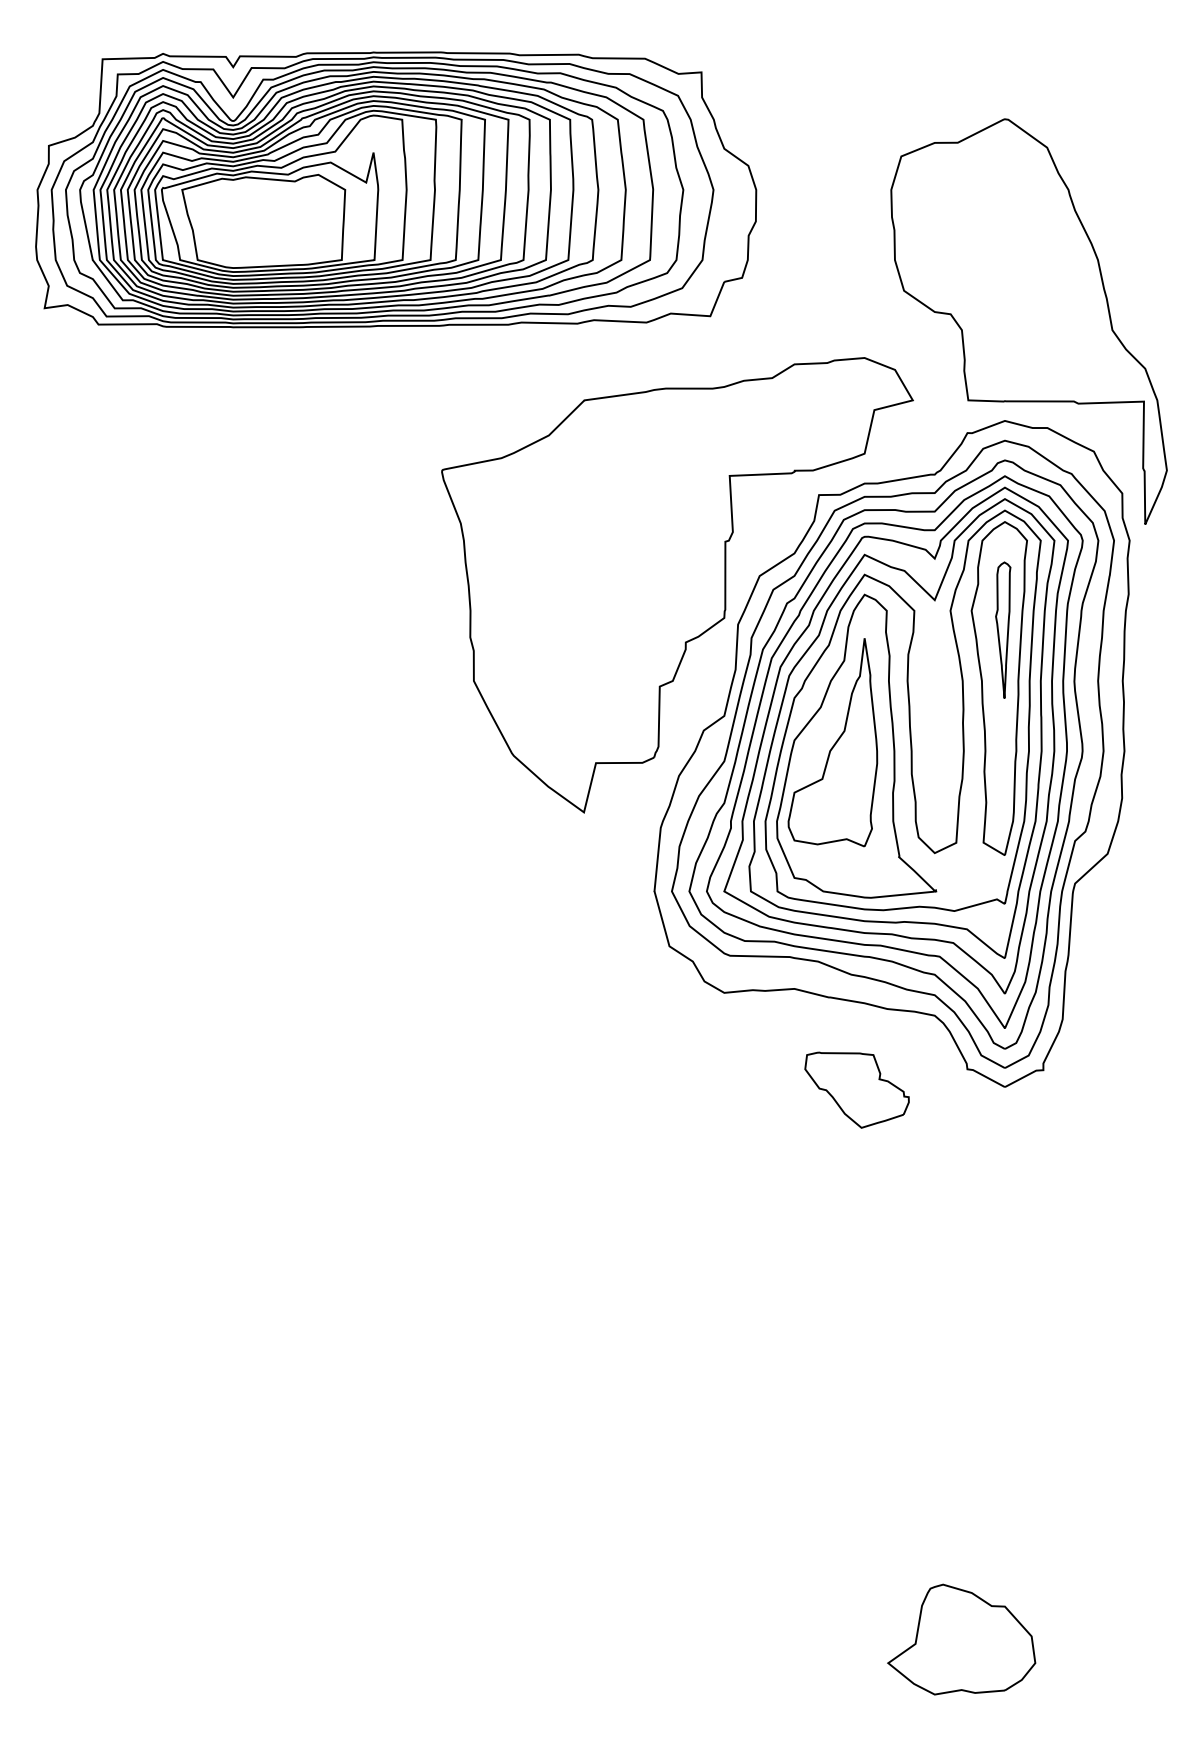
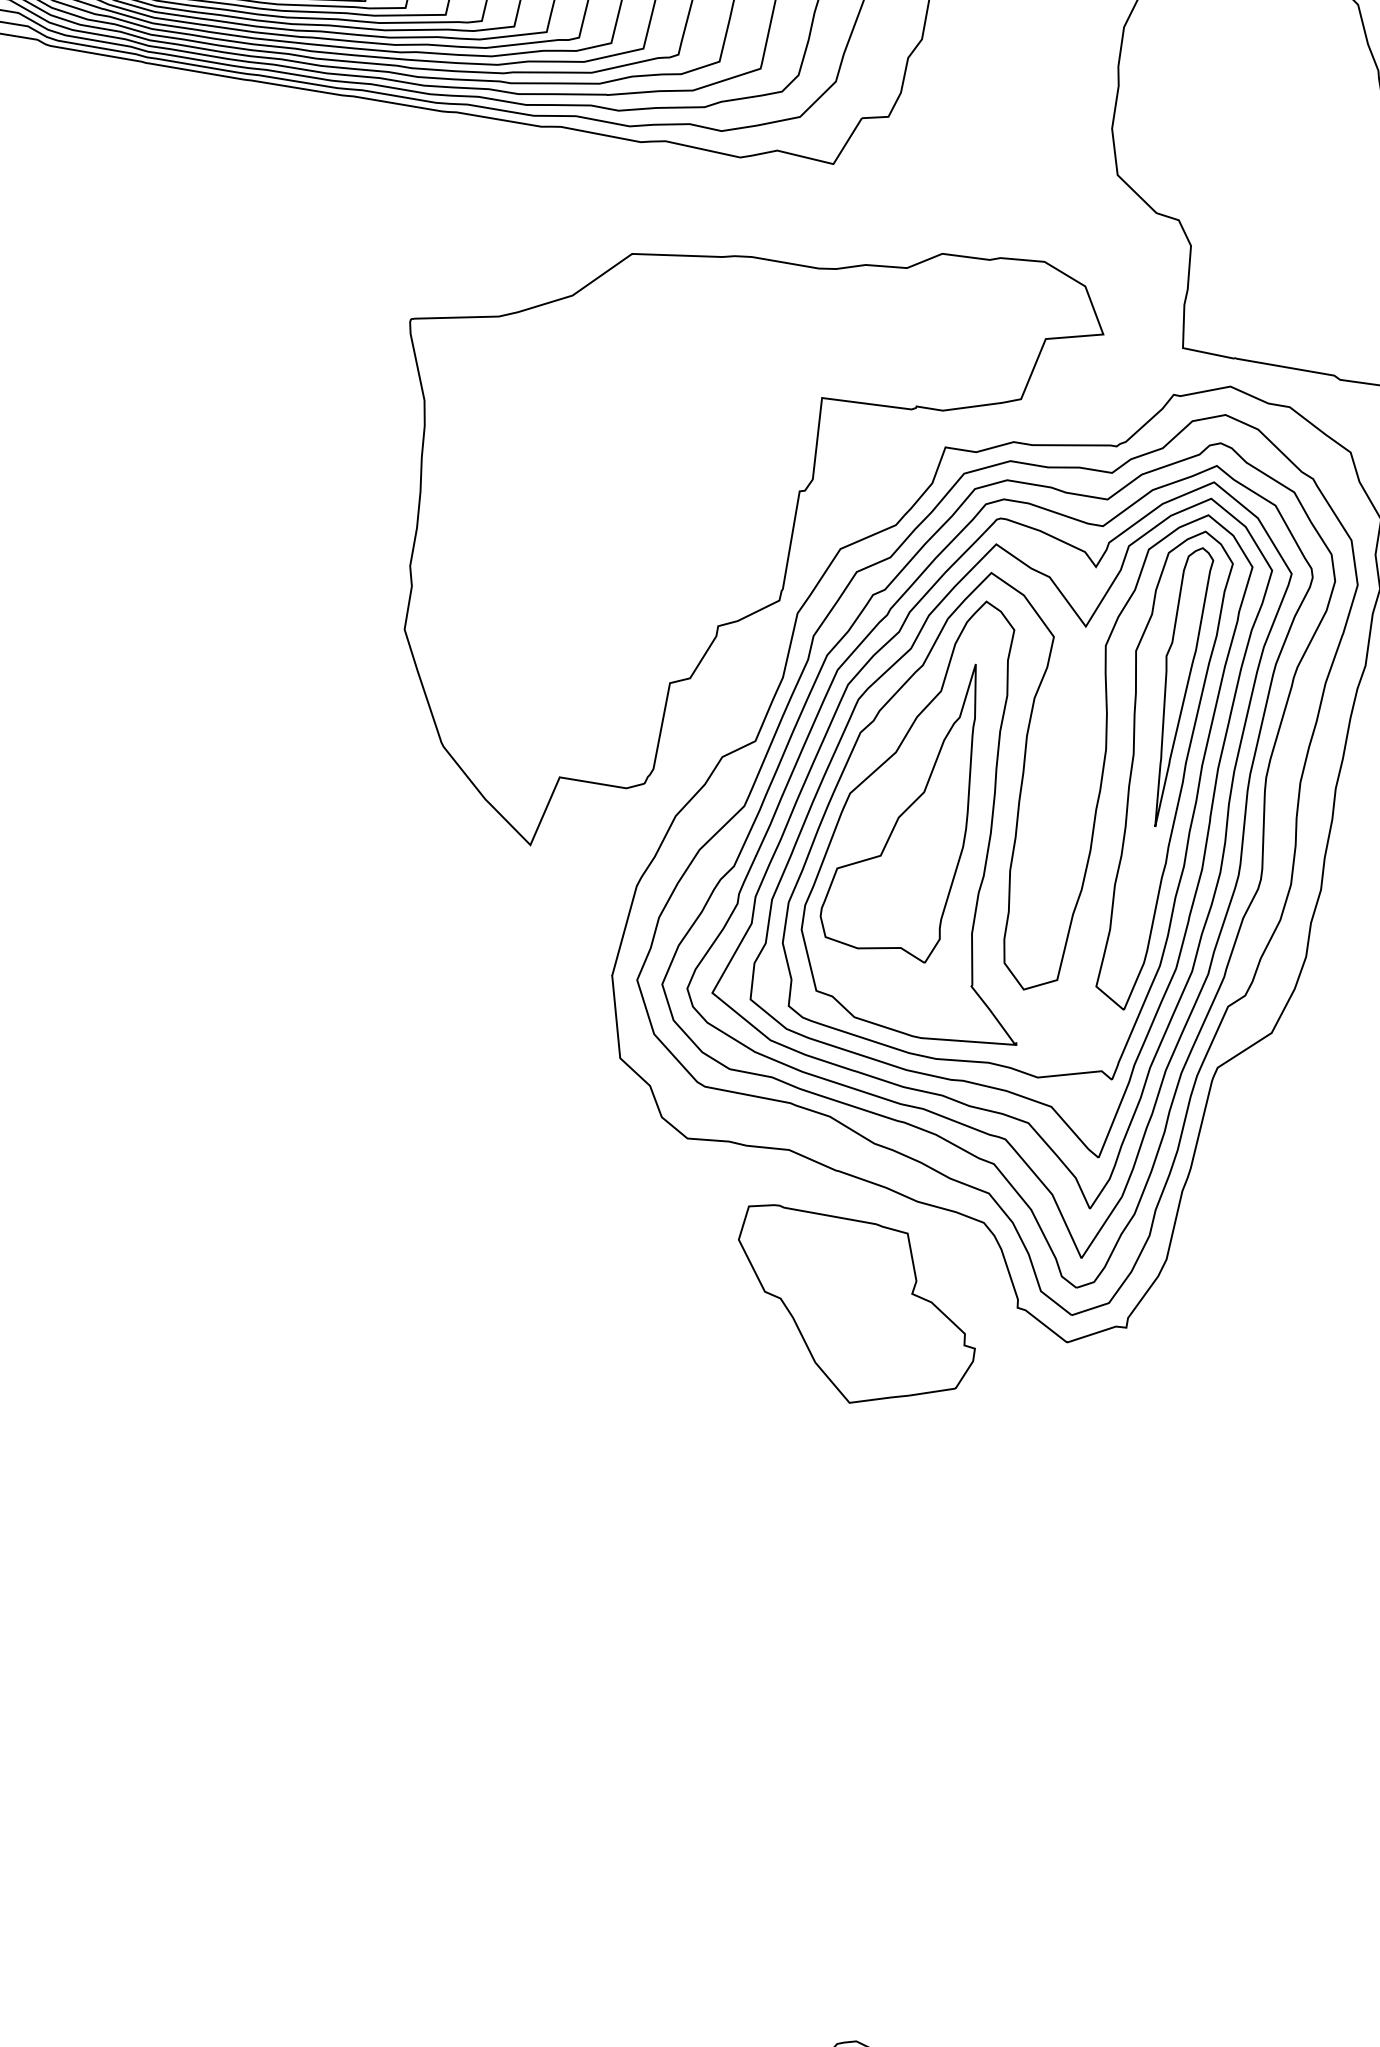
part: (1003, 629) -> (1177, 685), size x1.43
part: (856, 1089) -> (853, 1309), size x1.67

